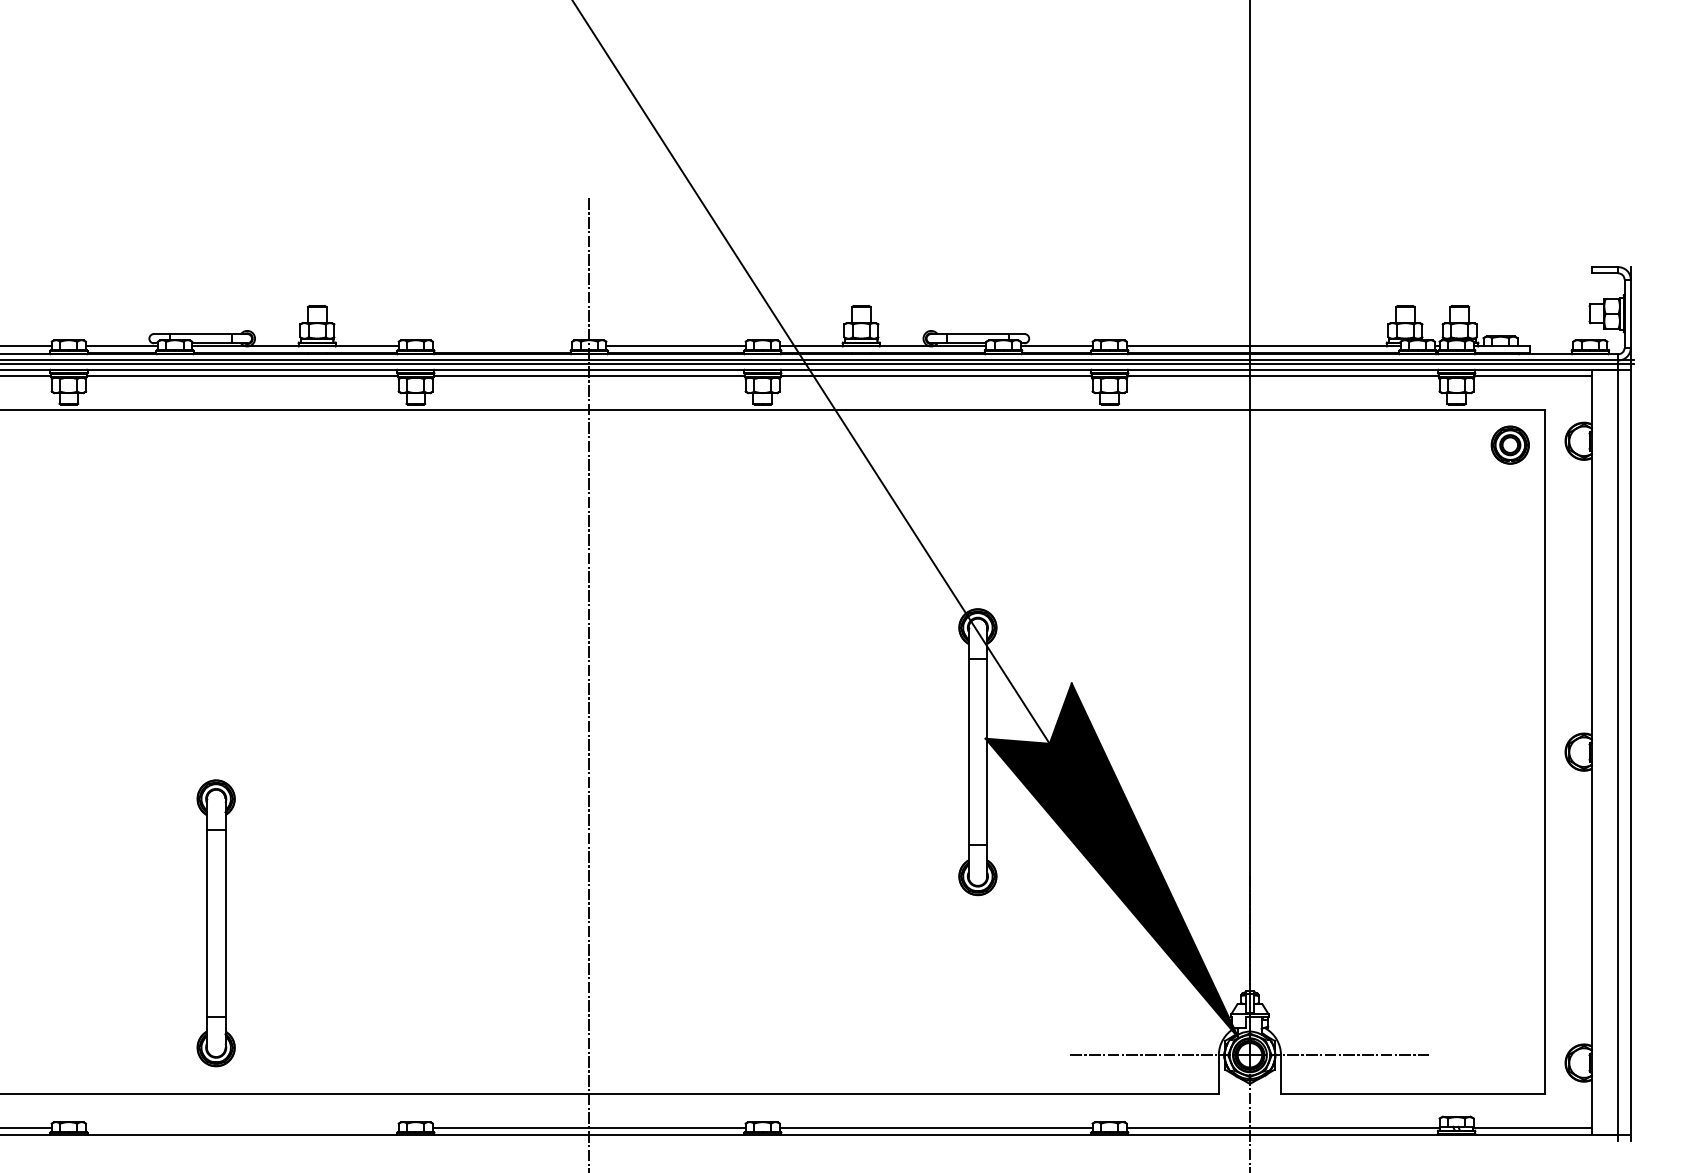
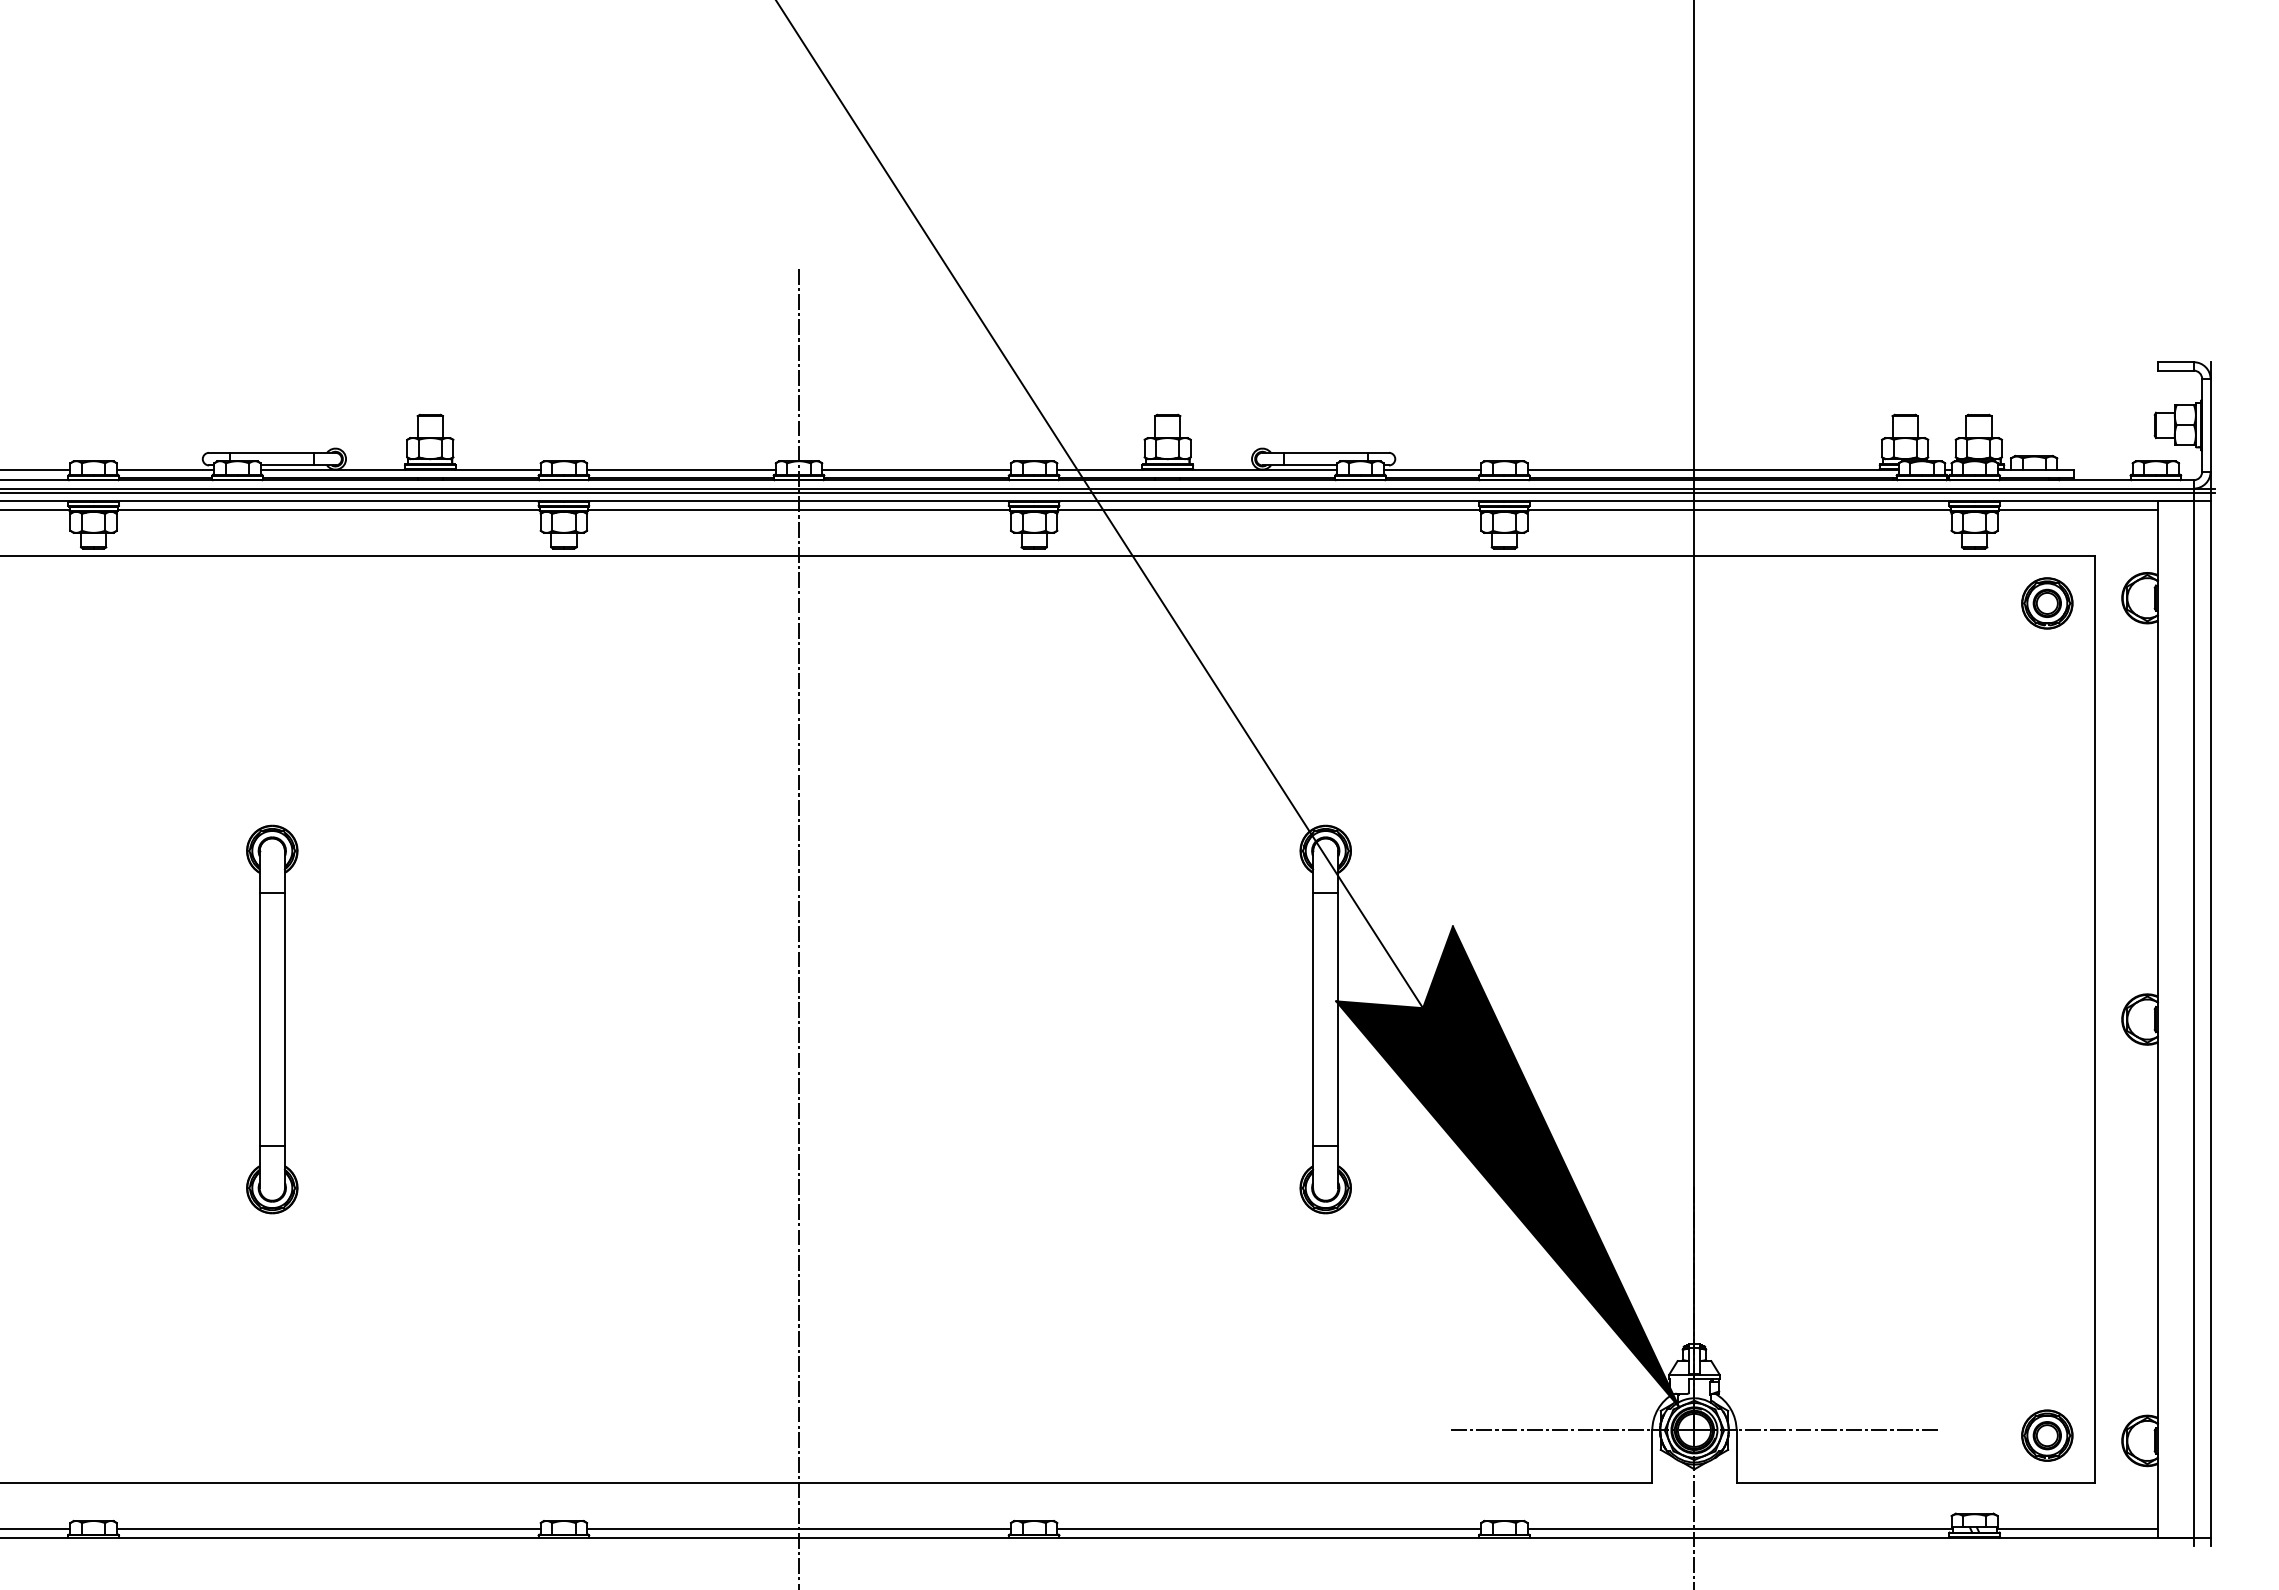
line: (502, 346) -> (681, 469), added
part: (216, 923) -> (272, 1019), moved
part: (1510, 1059) -> (2047, 1435), added
line: (242, 1128) -> (328, 1529), added

